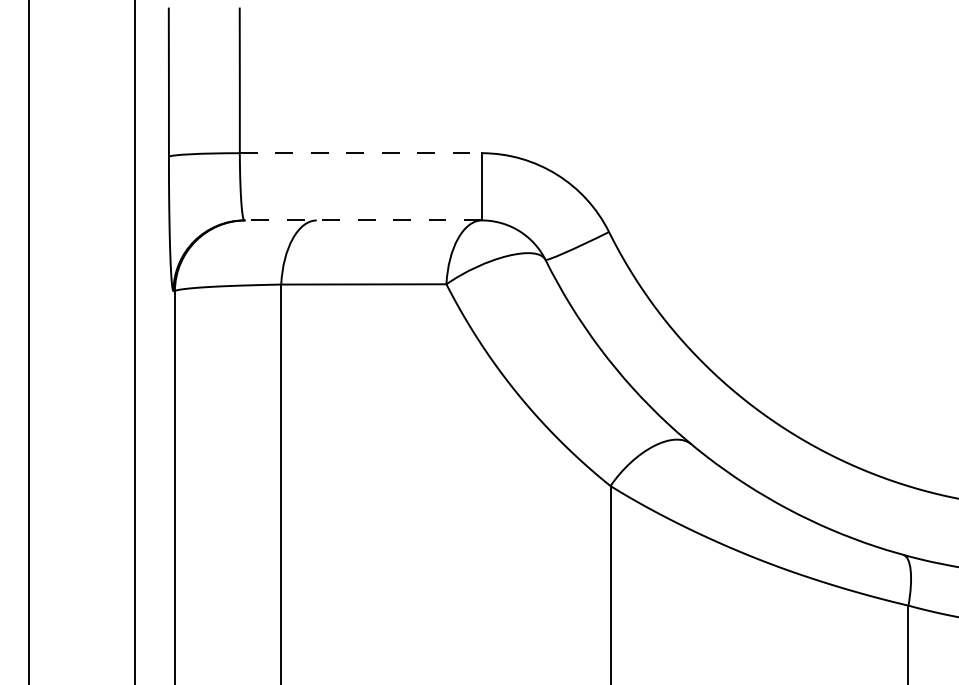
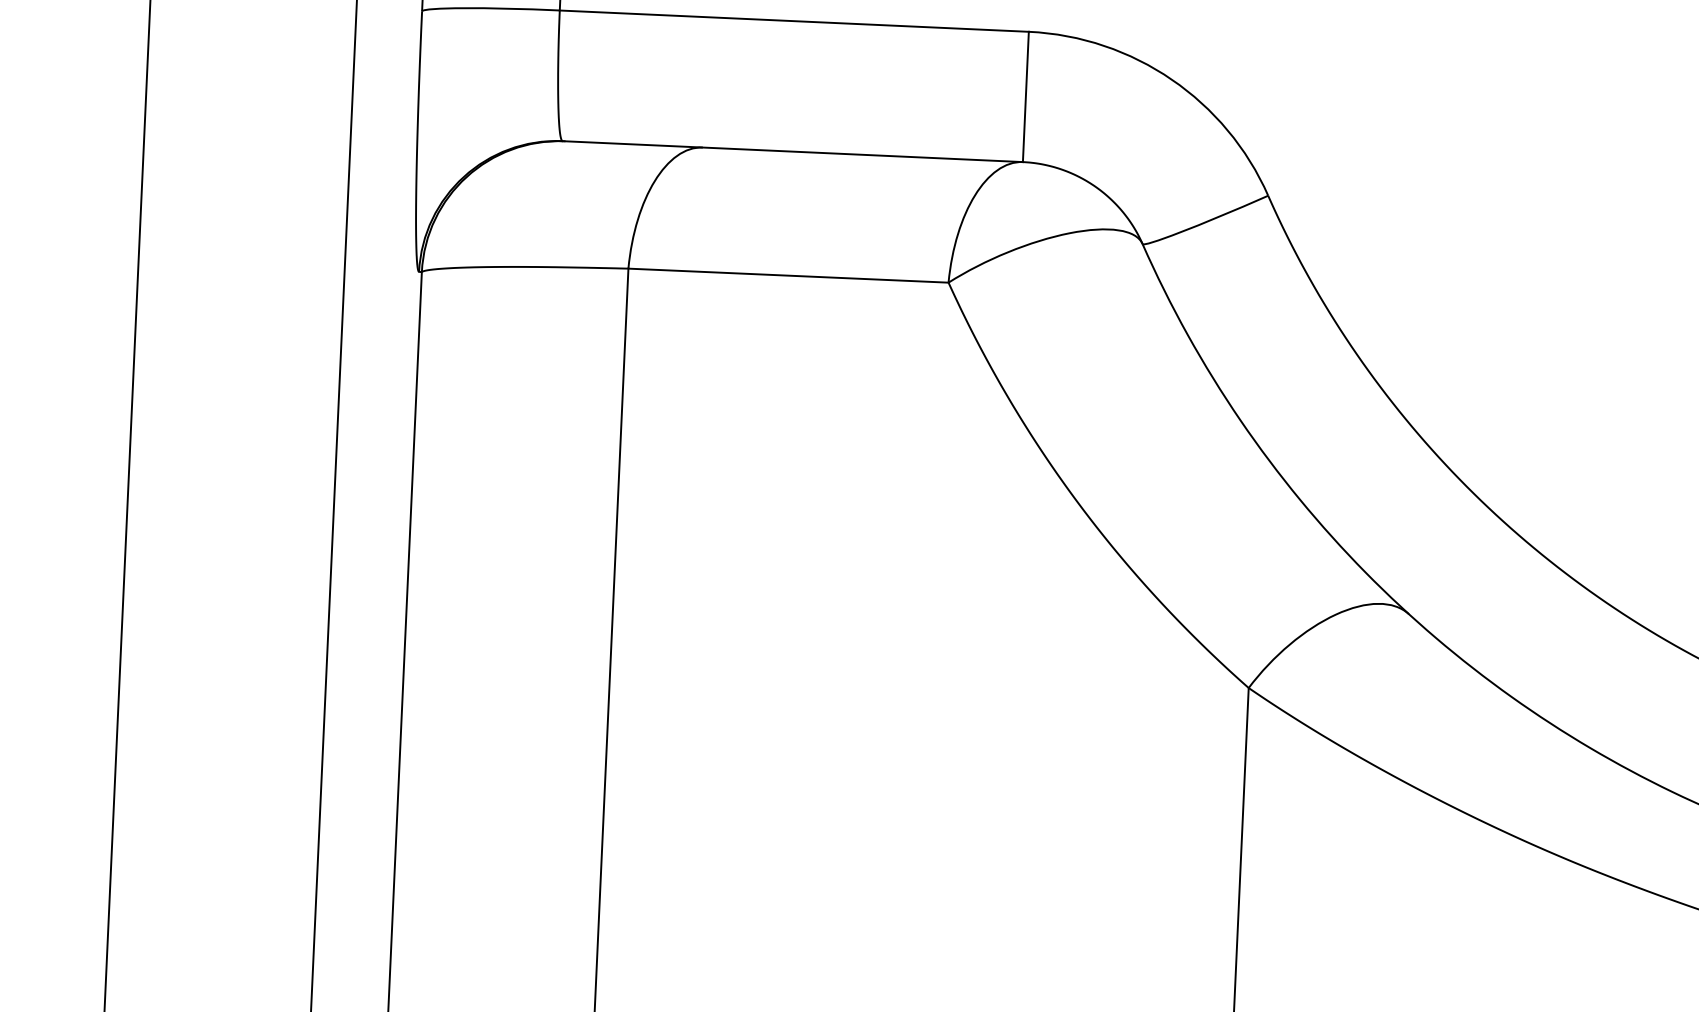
line: (361, 153) -> (795, 21), dashed -> solid
line: (363, 220) -> (793, 151), dashed -> solid

